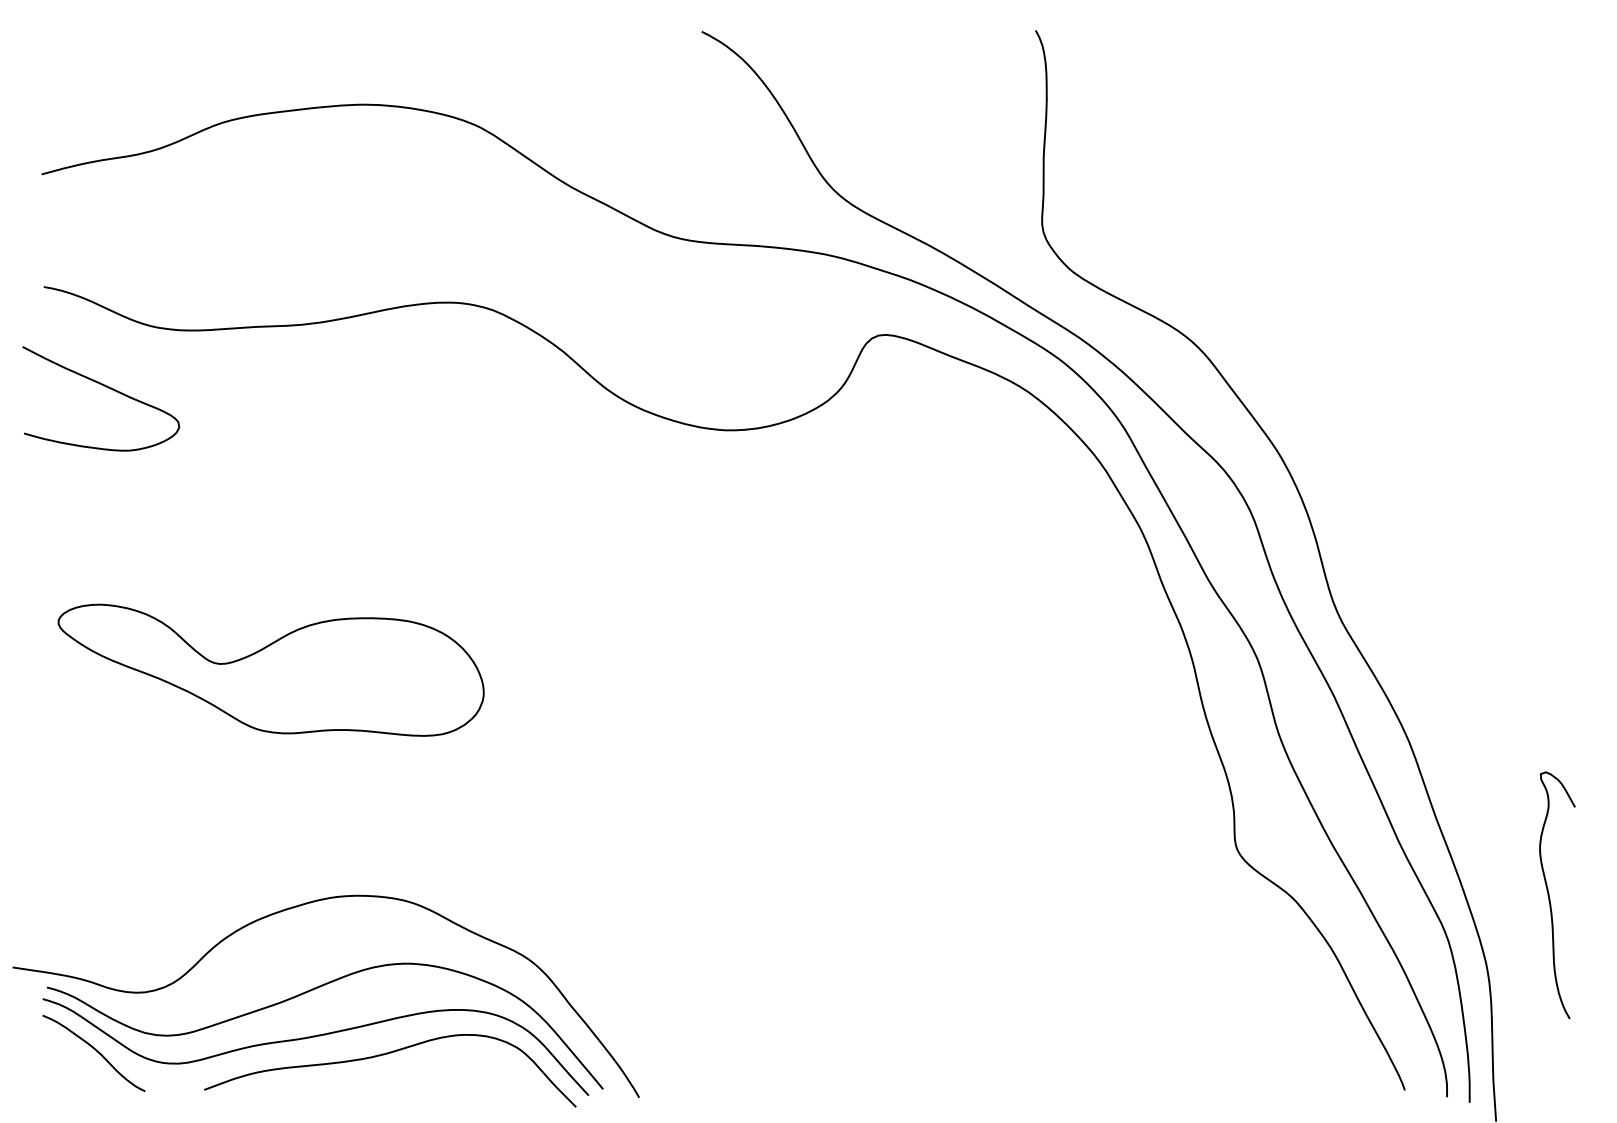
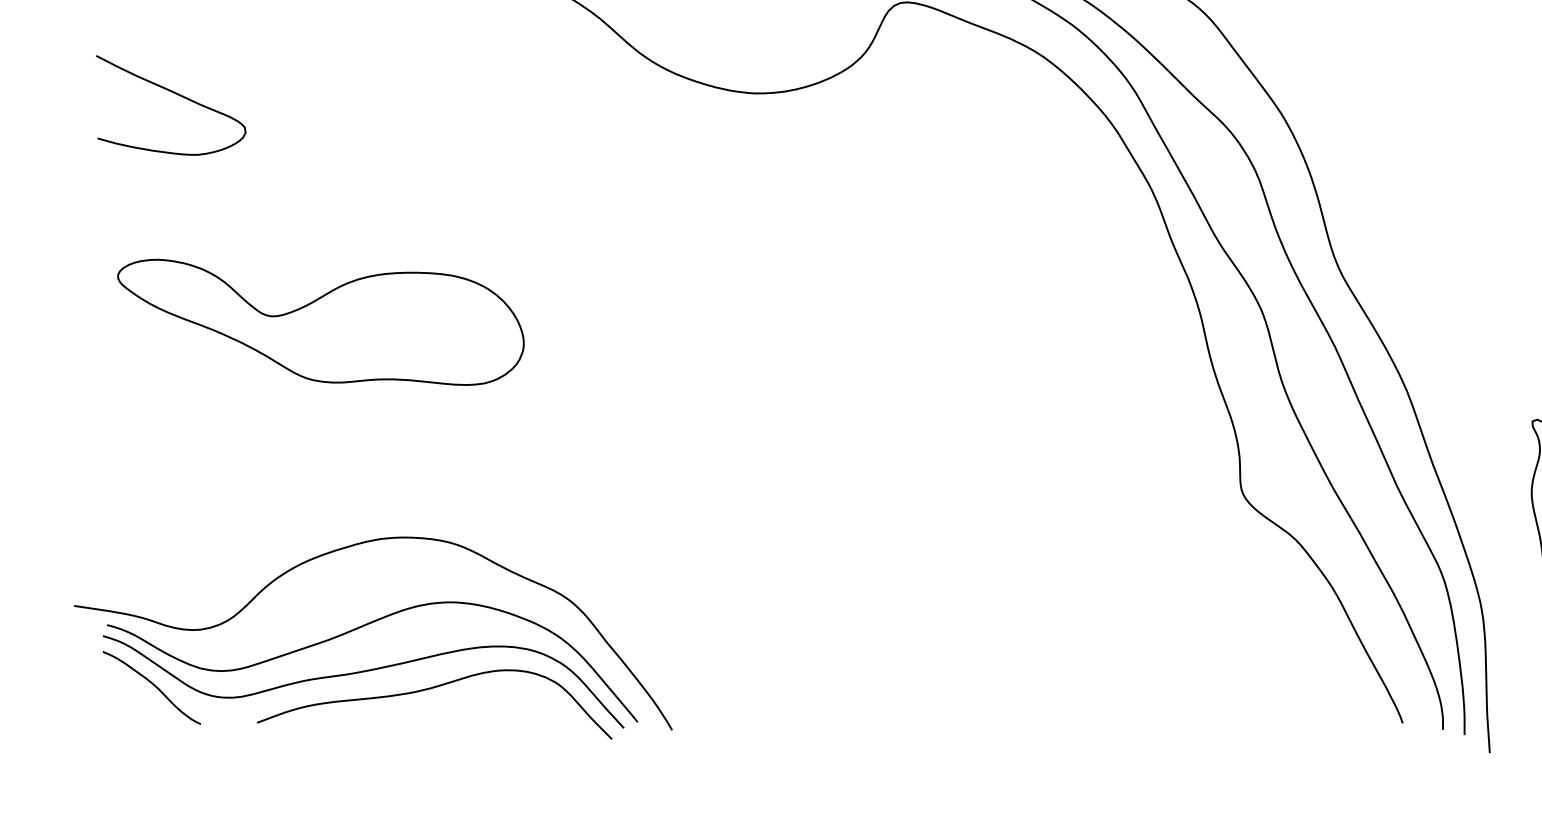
curve: (106, 387) -> (176, 94), moved

